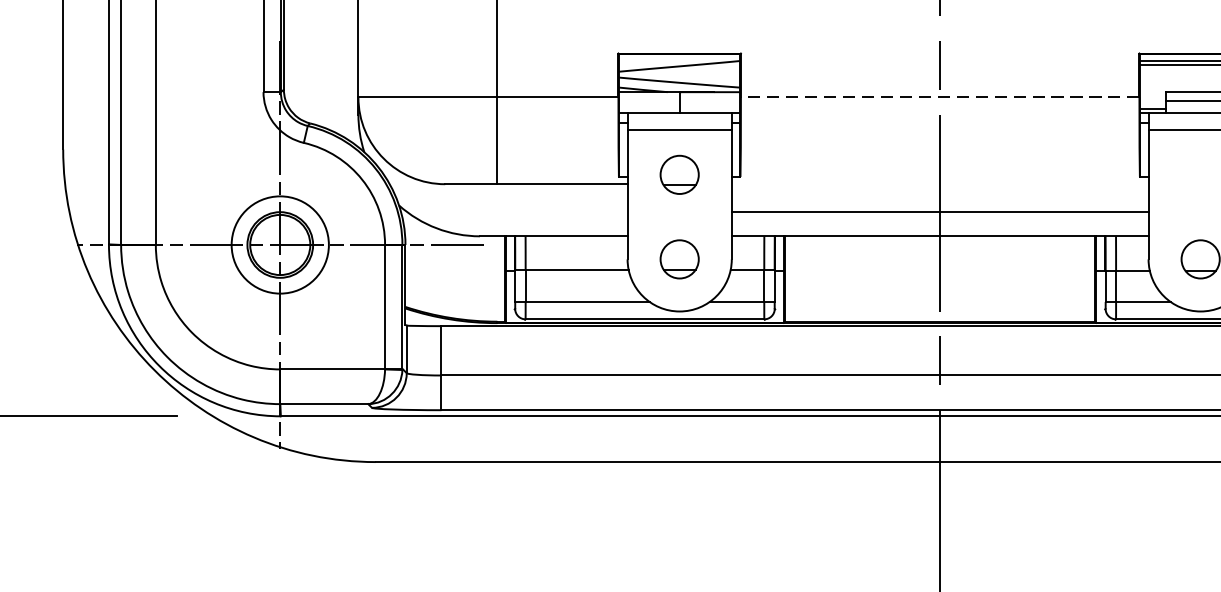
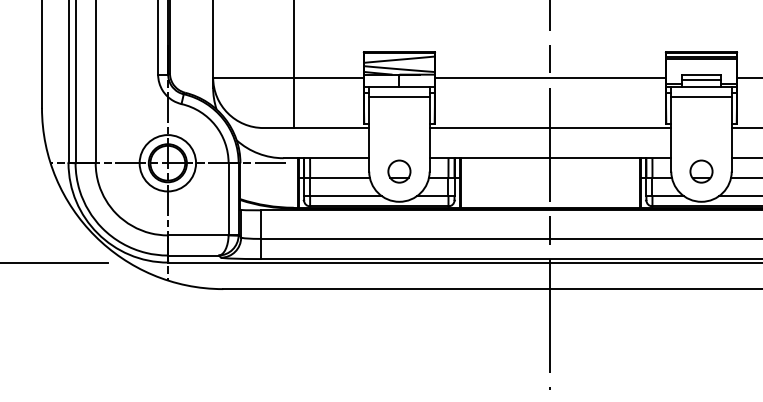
line: (940, 97) -> (550, 77), dashed -> solid
part: (679, 174) -> (399, 122), removed
line: (940, 212) -> (550, 128), moved

